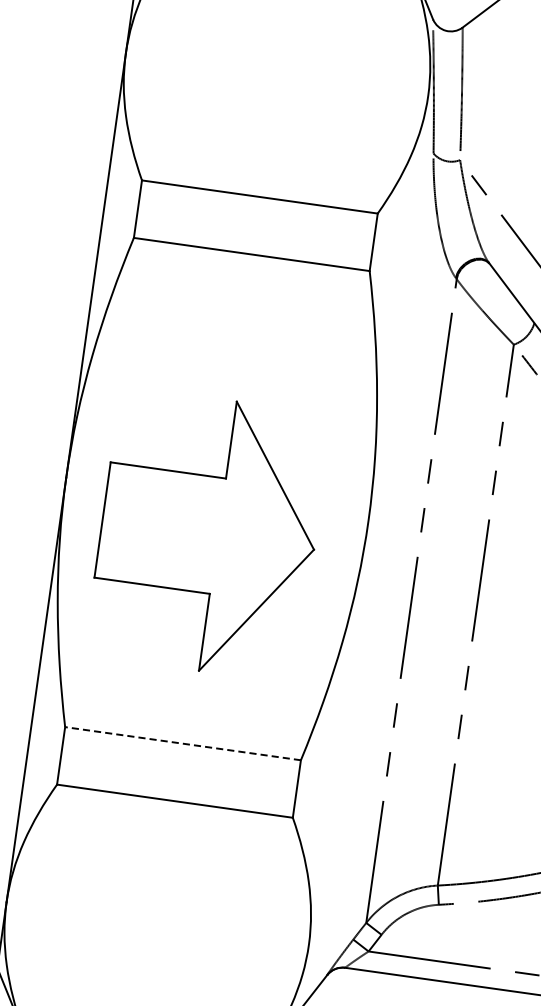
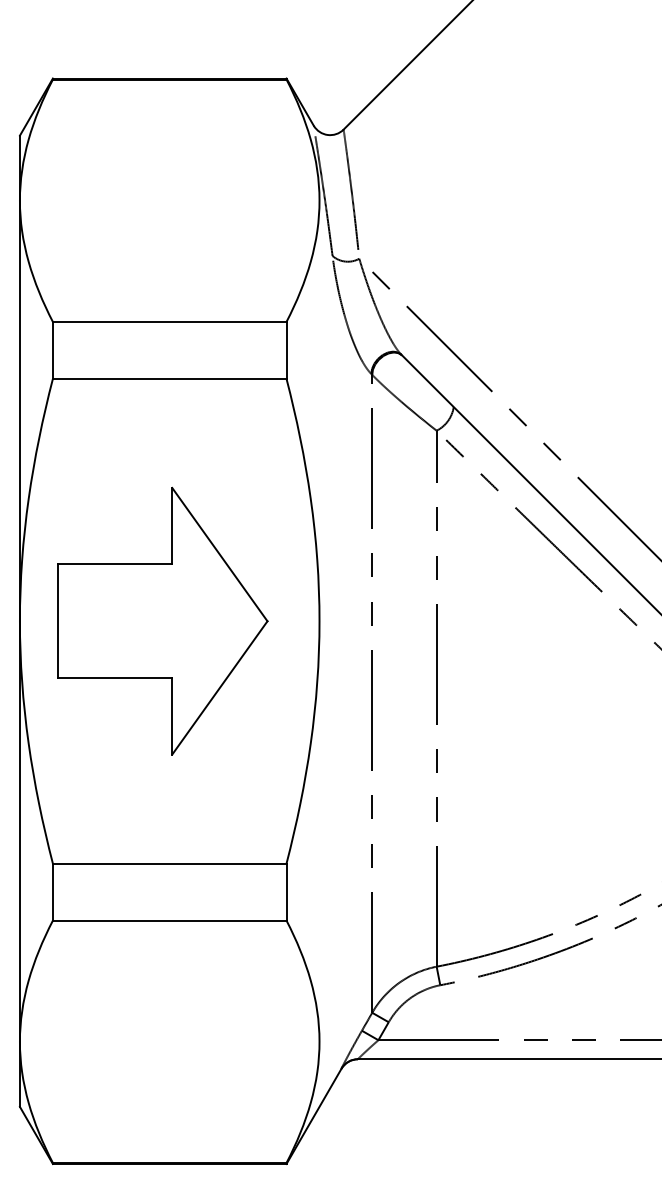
part: (208, 534) -> (162, 620), moved
line: (182, 743) -> (169, 863), dashed -> solid

